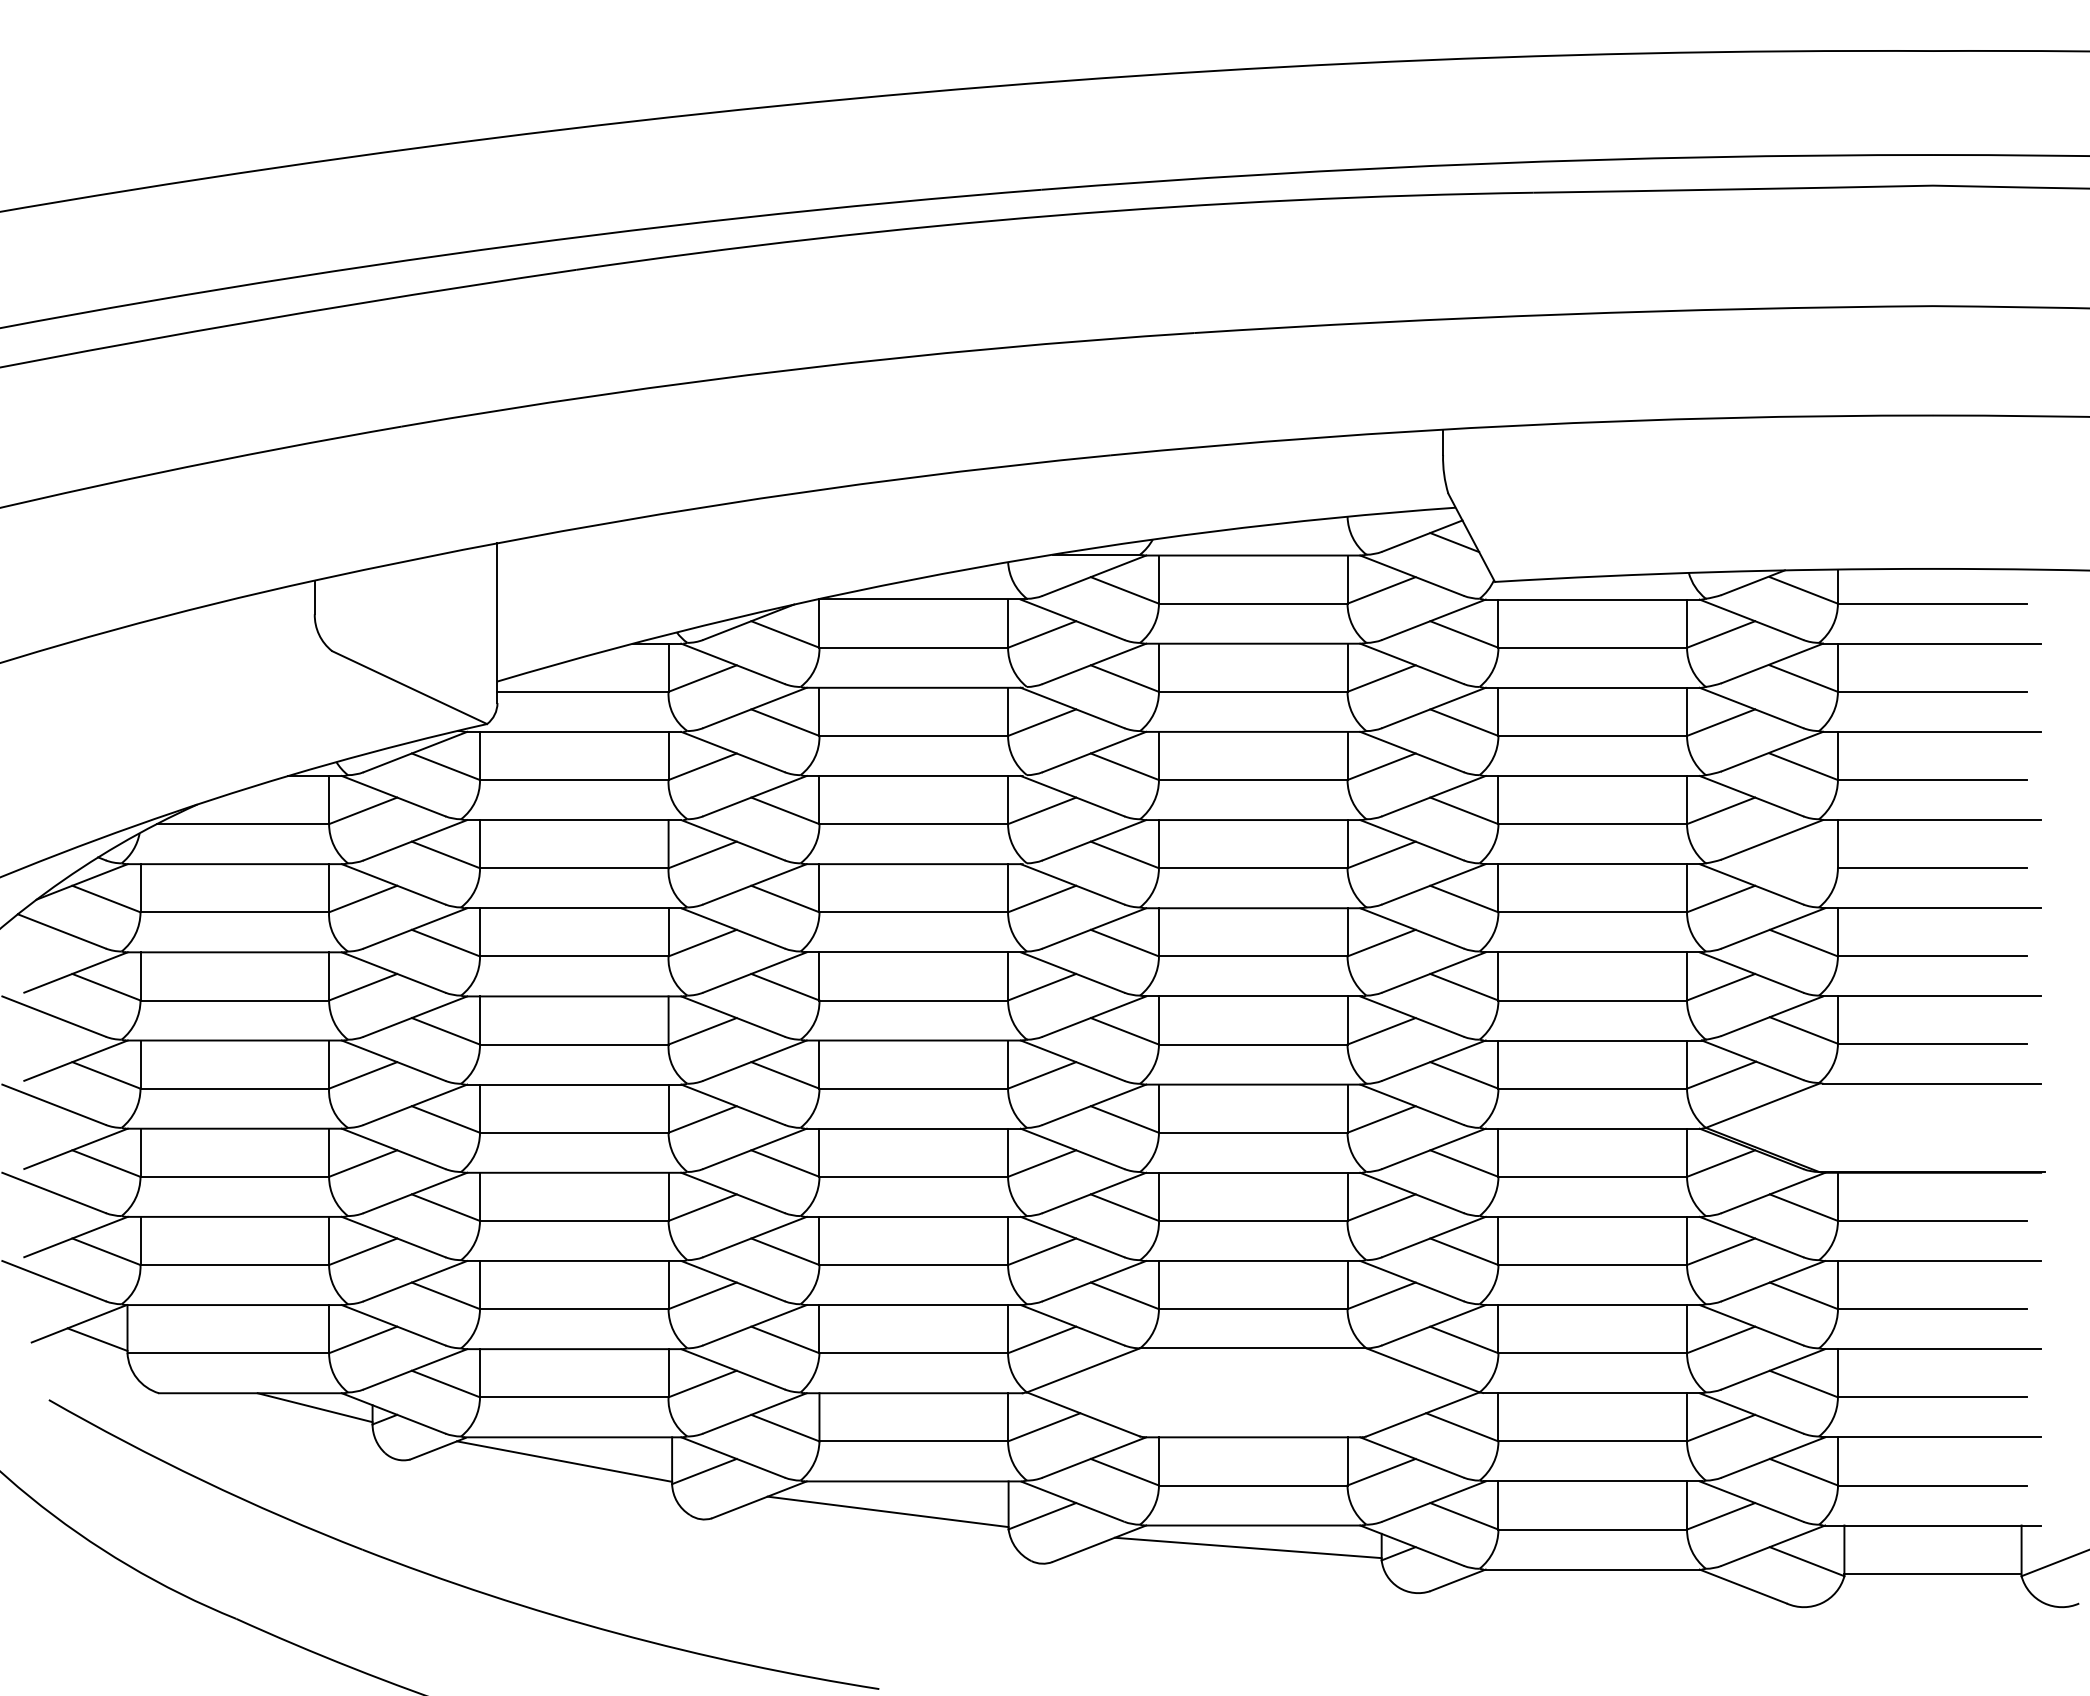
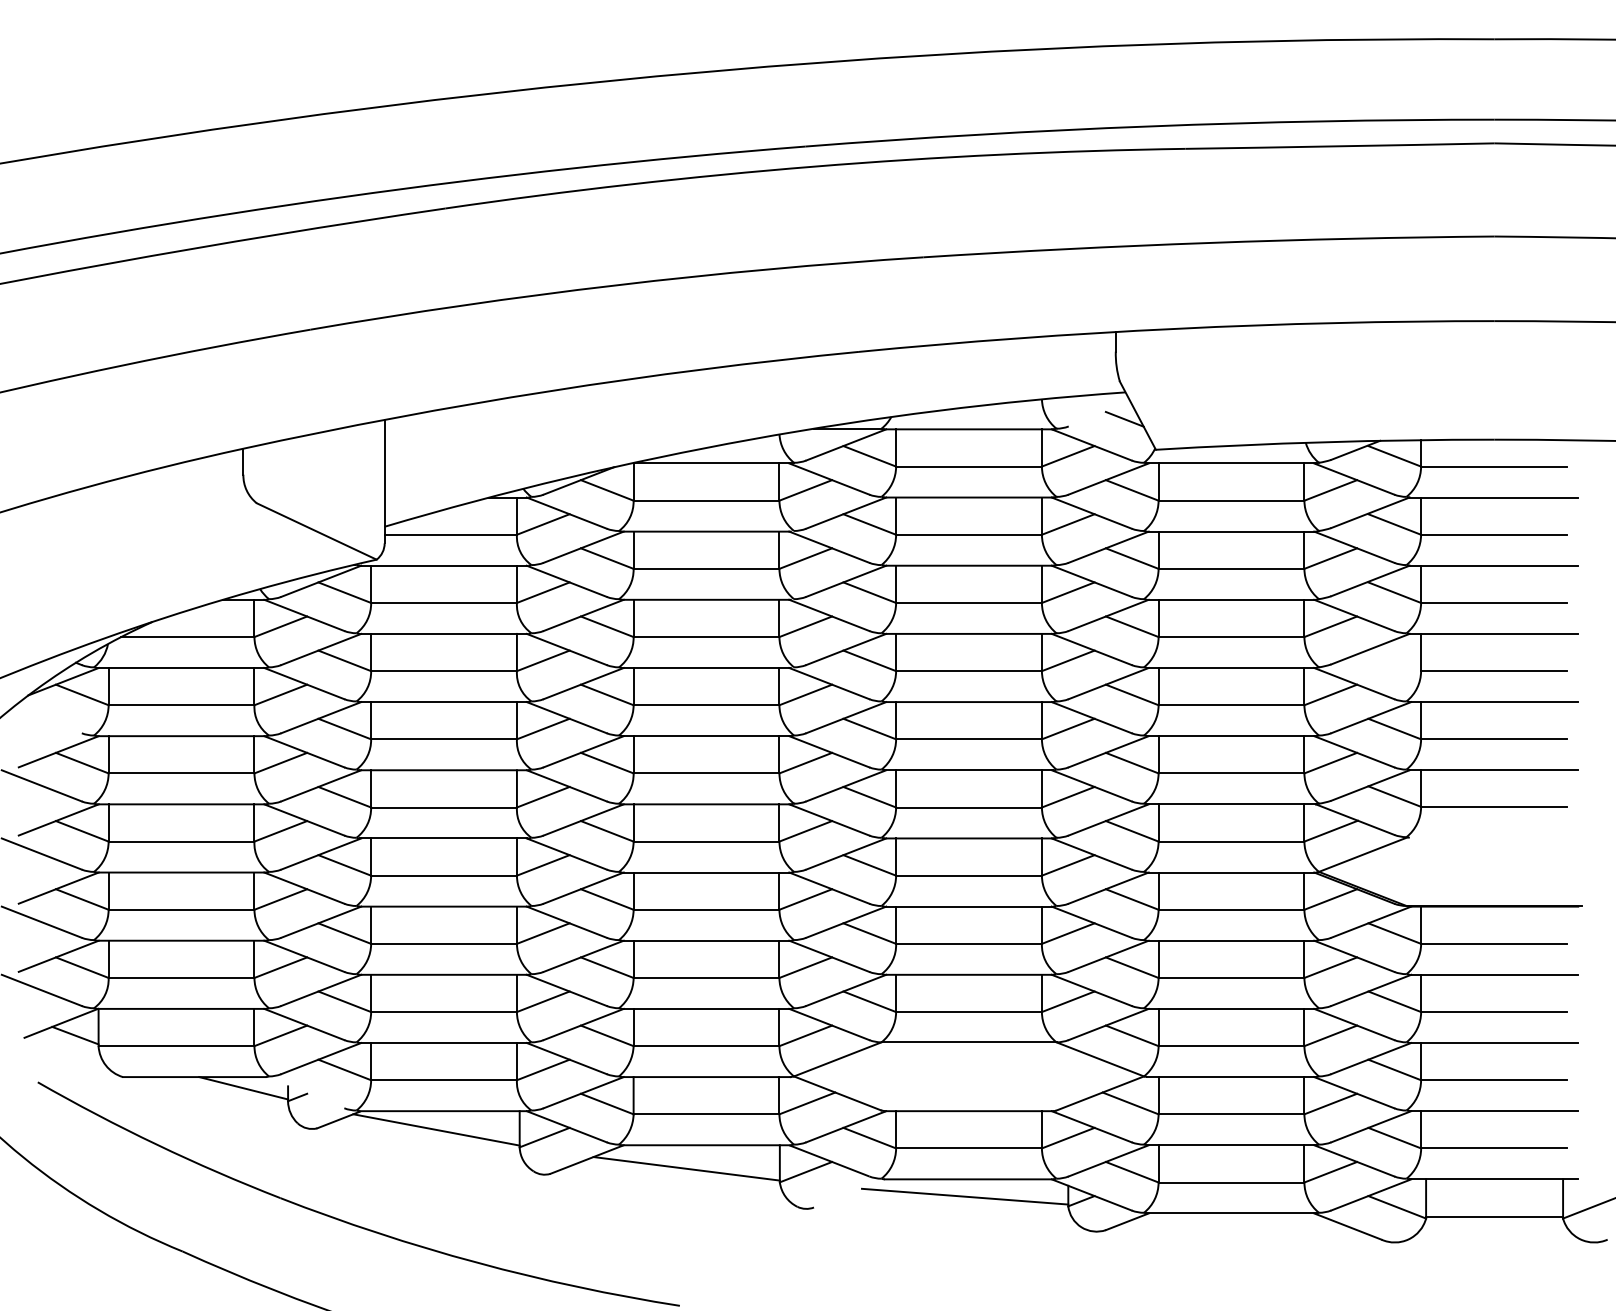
line: (1422, 535) -> (1099, 413), removed
line: (61, 931) -> (47, 720), removed
line: (1932, 1083) -> (1494, 837), removed
line: (393, 1413) -> (304, 1092), removed
line: (1099, 1543) -> (850, 1193), removed

